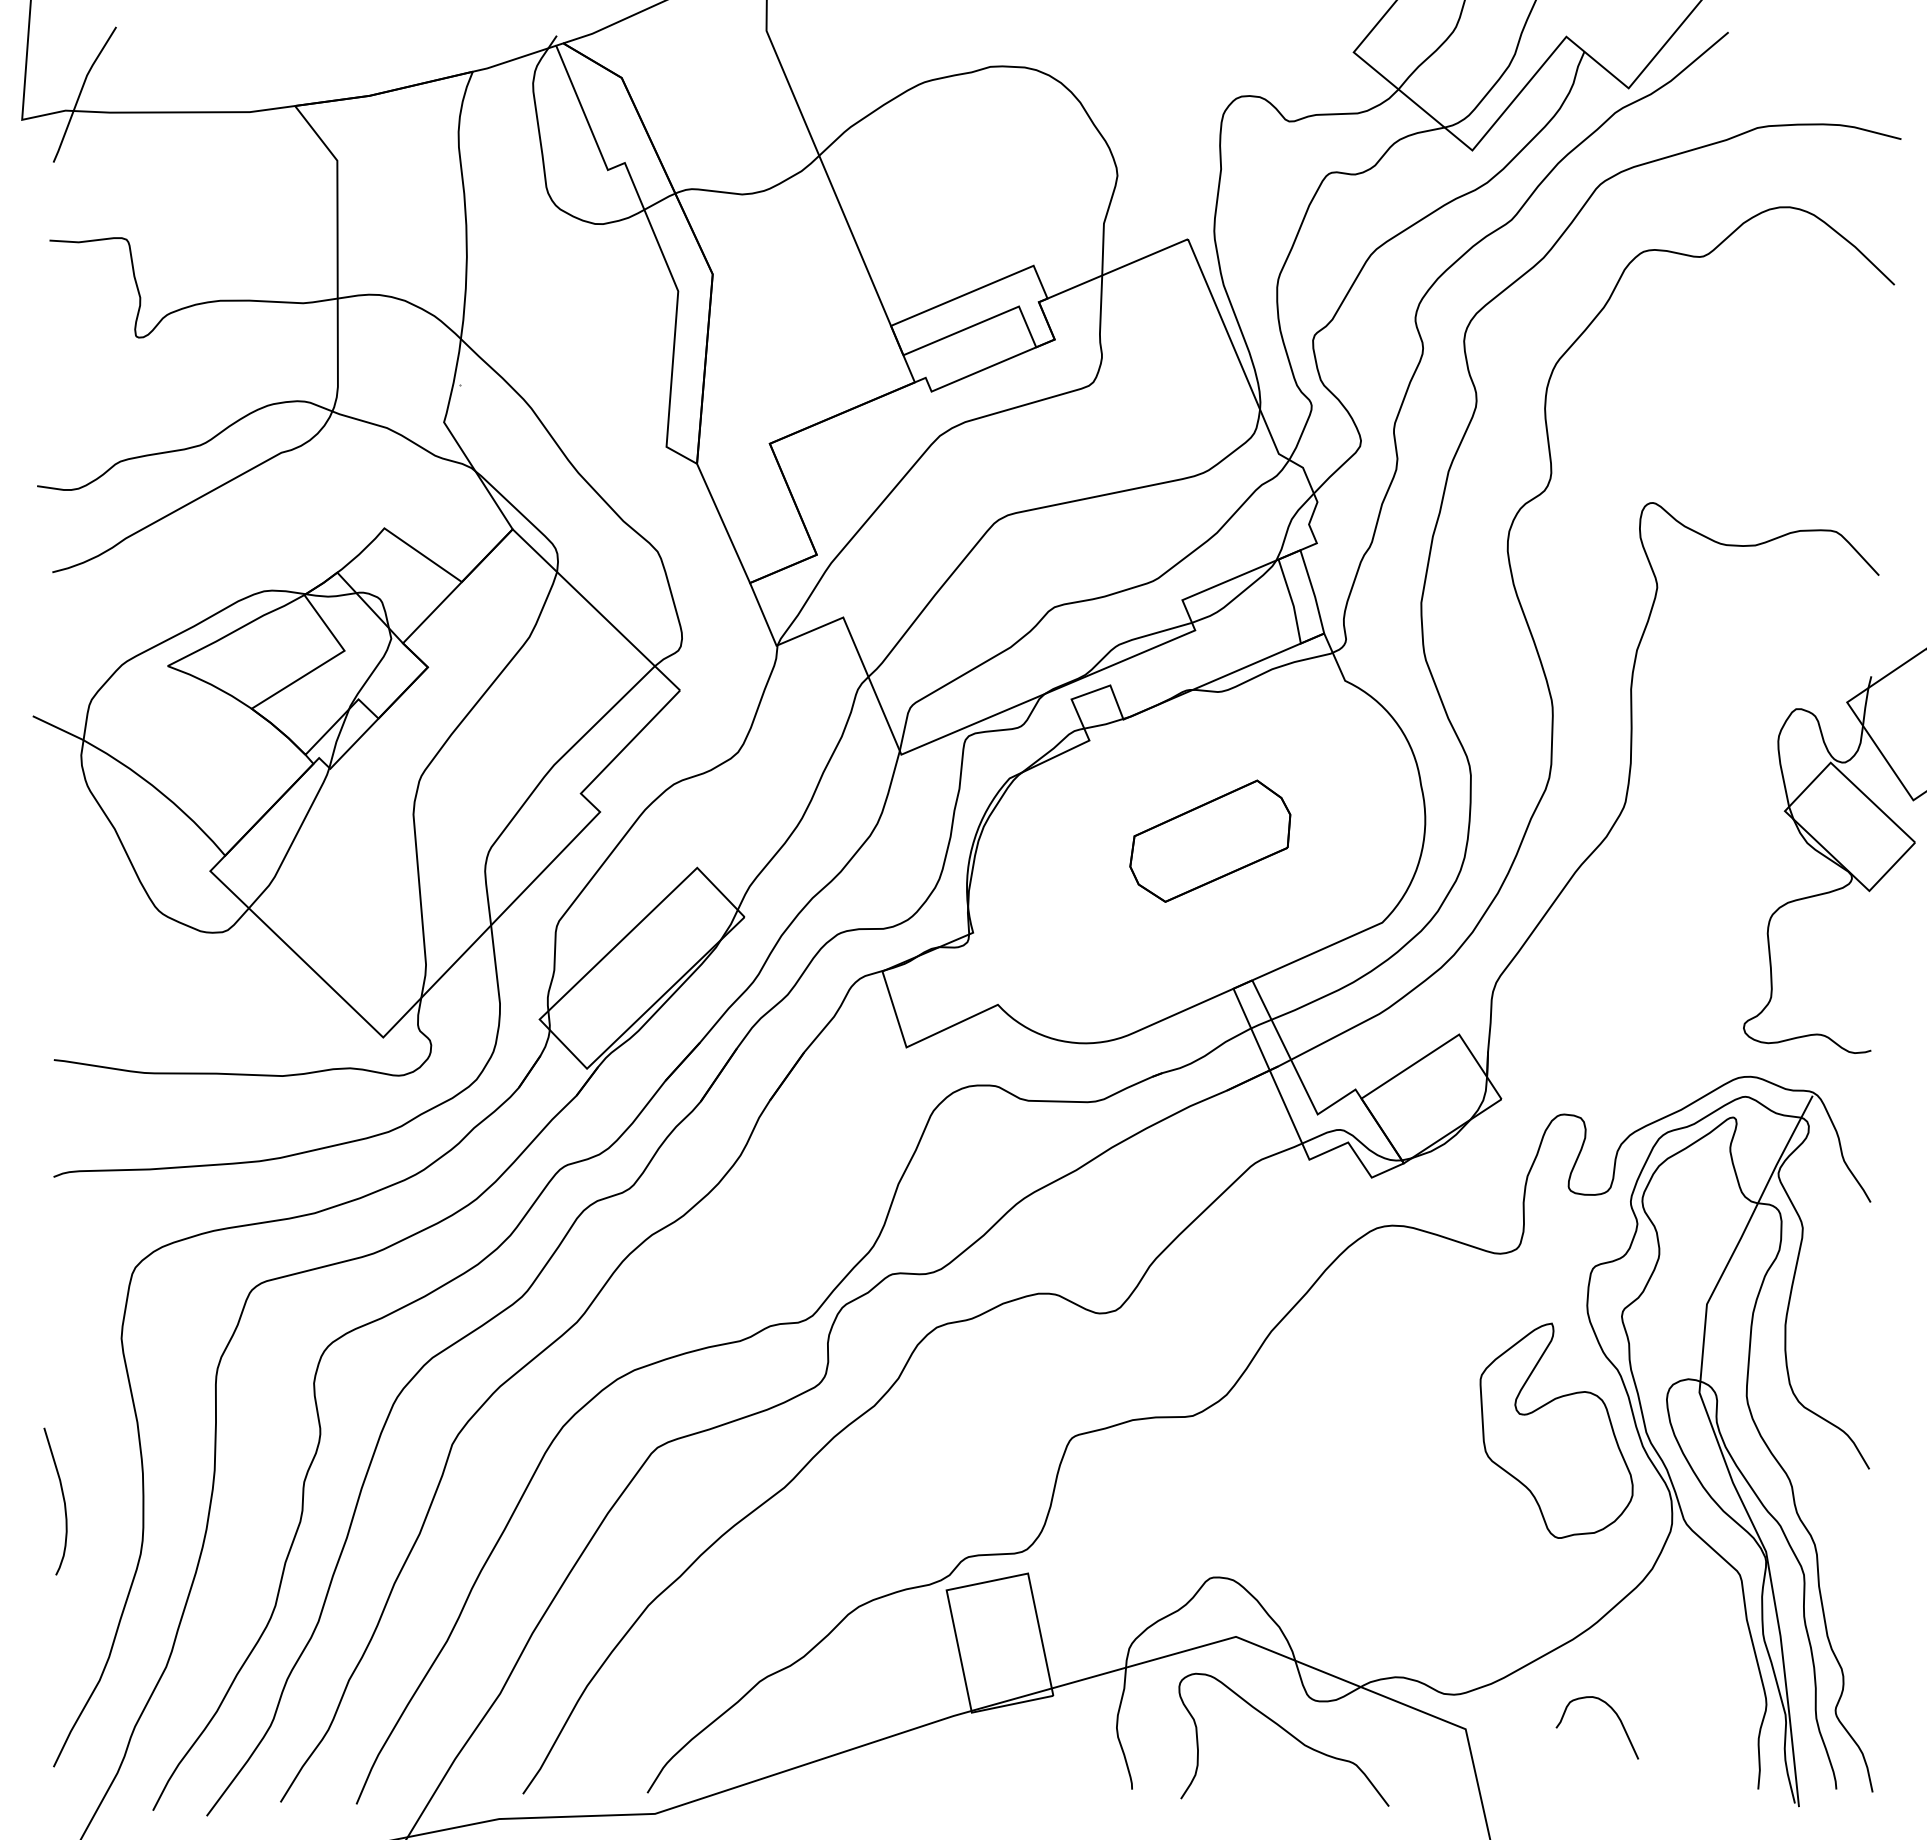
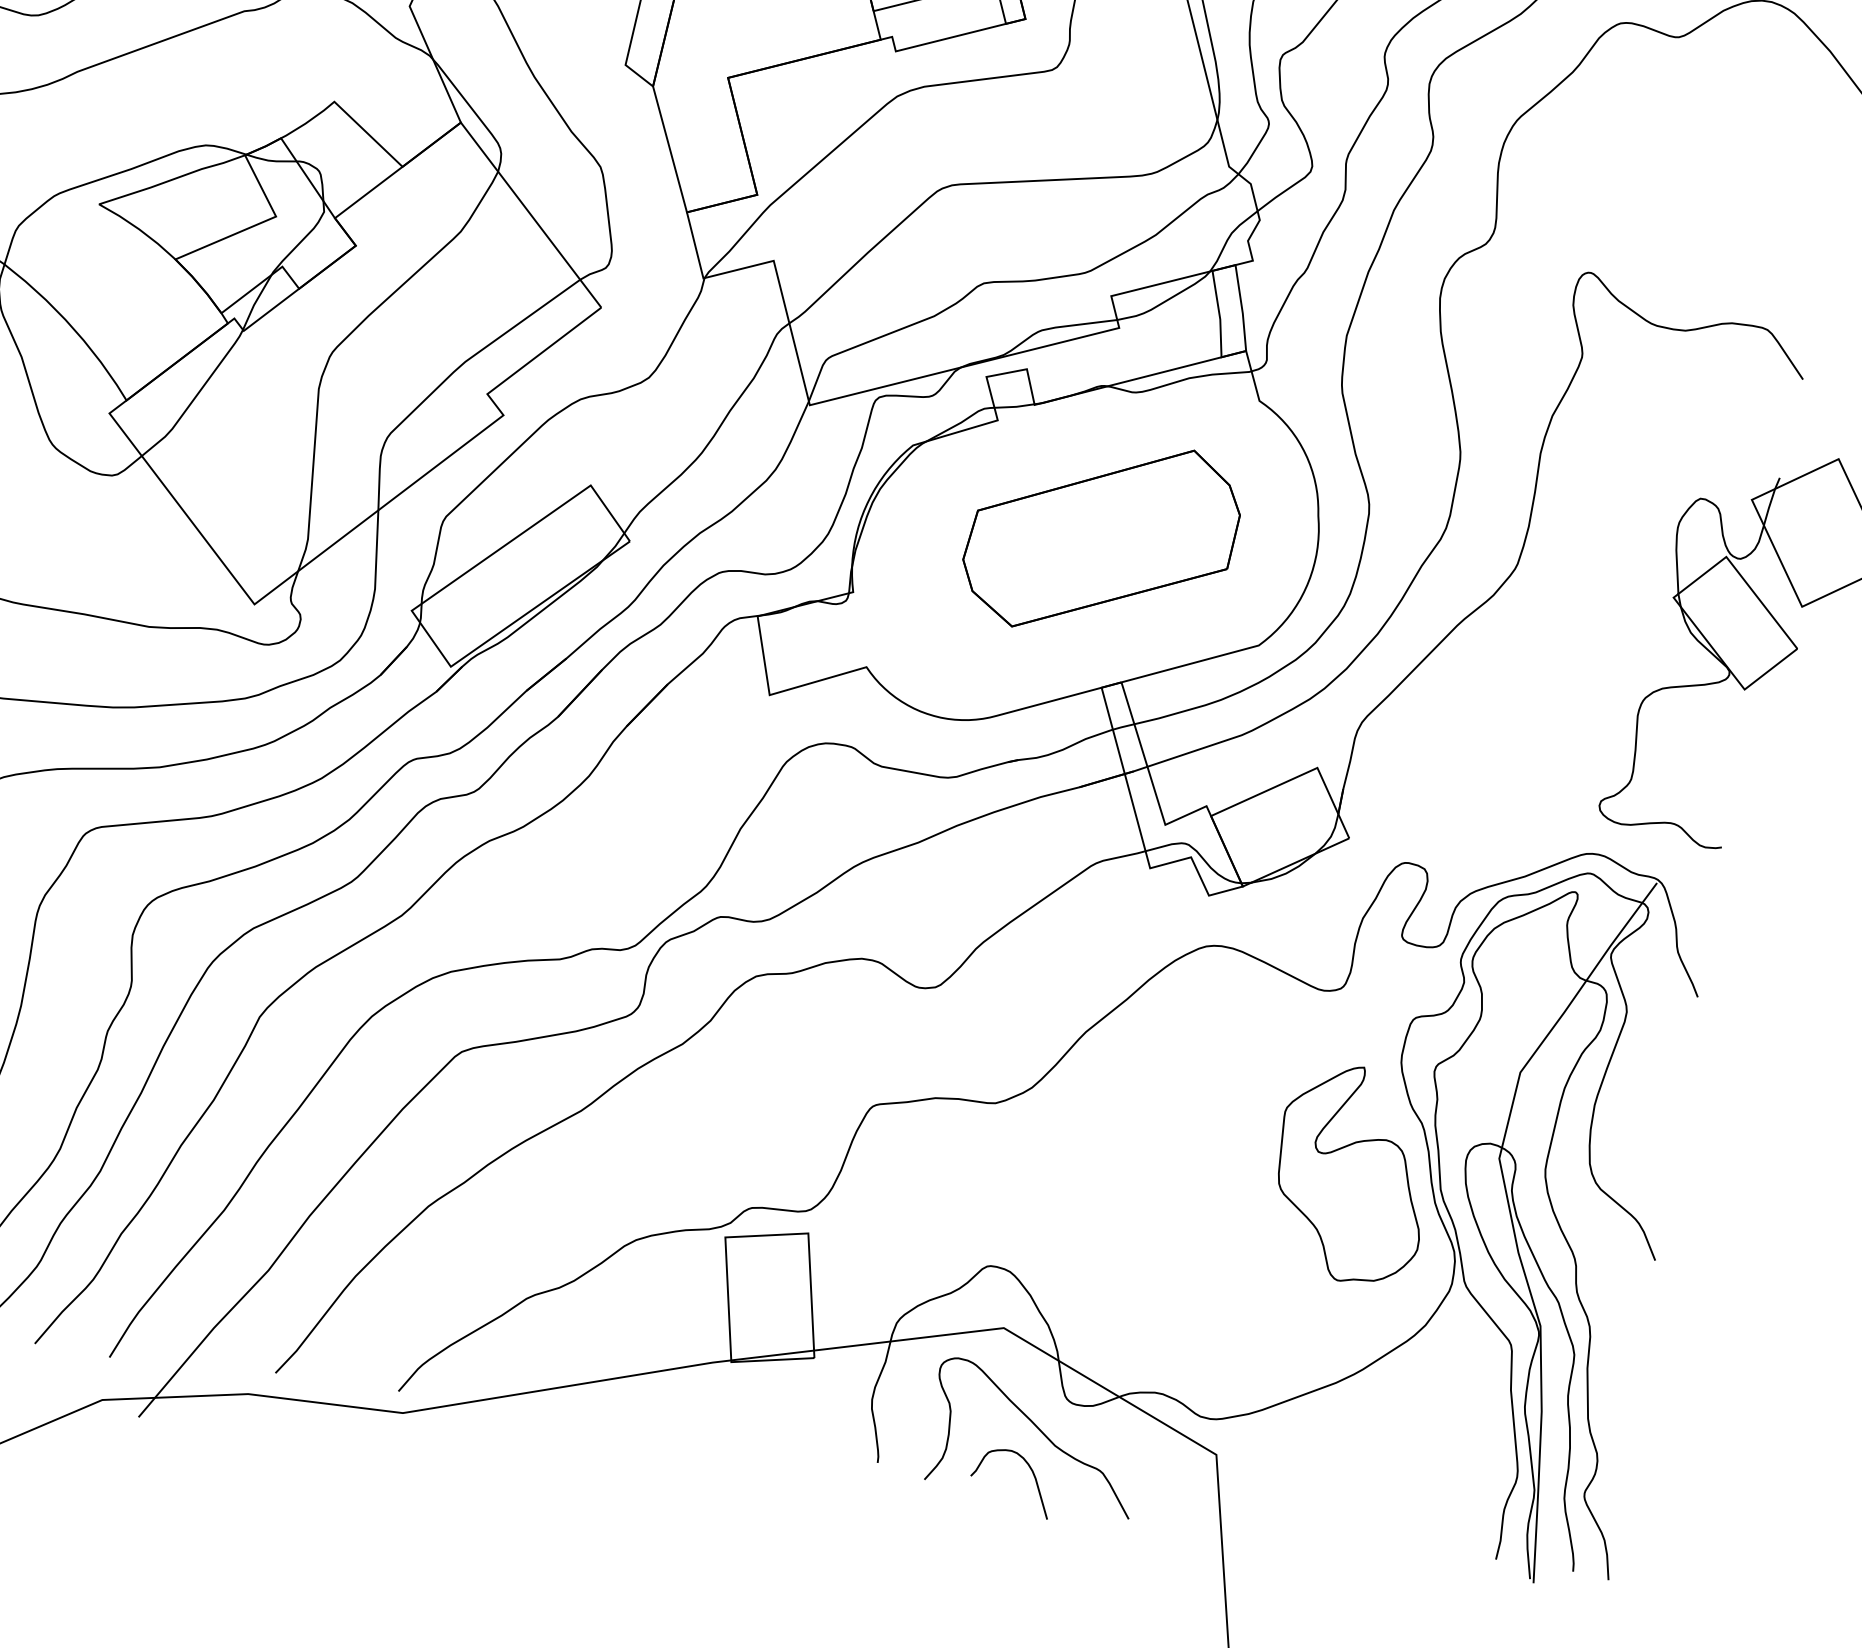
part: (1210, 841) -> (1101, 538), size x1.67
curve: (1615, 1714) -> (1031, 1471), moved

